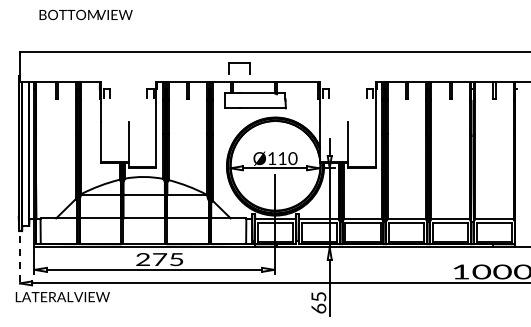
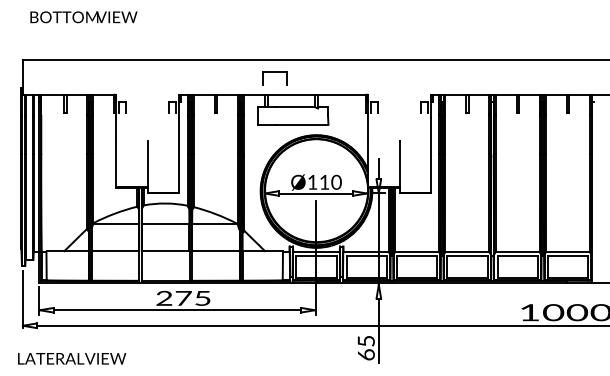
text: (85, 14) -> (83, 16), moved
line: (20, 260) -> (23, 299), dashed -> solid
text: (62, 297) -> (71, 359), moved

